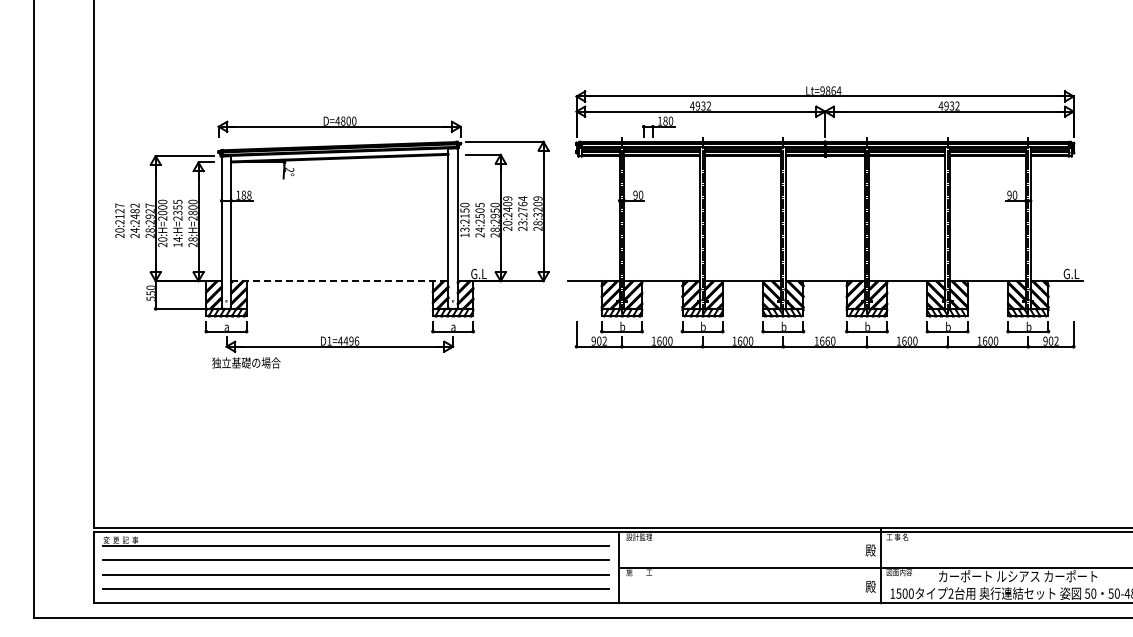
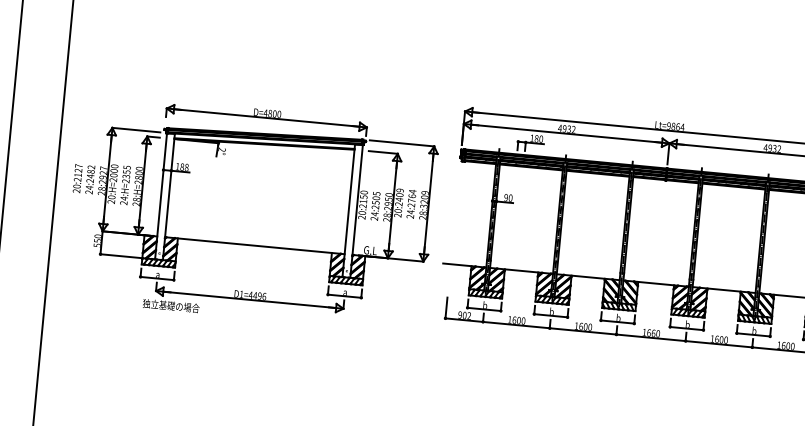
text: (522, 223) -> (410, 212), 23:2764 -> 24:2764
text: (464, 232) -> (361, 215), 13:2150 -> 20:2150
text: (177, 245) -> (123, 203), 14:H=2355 -> 24:H=2355
line: (339, 281) -> (254, 245), dashed -> solid

